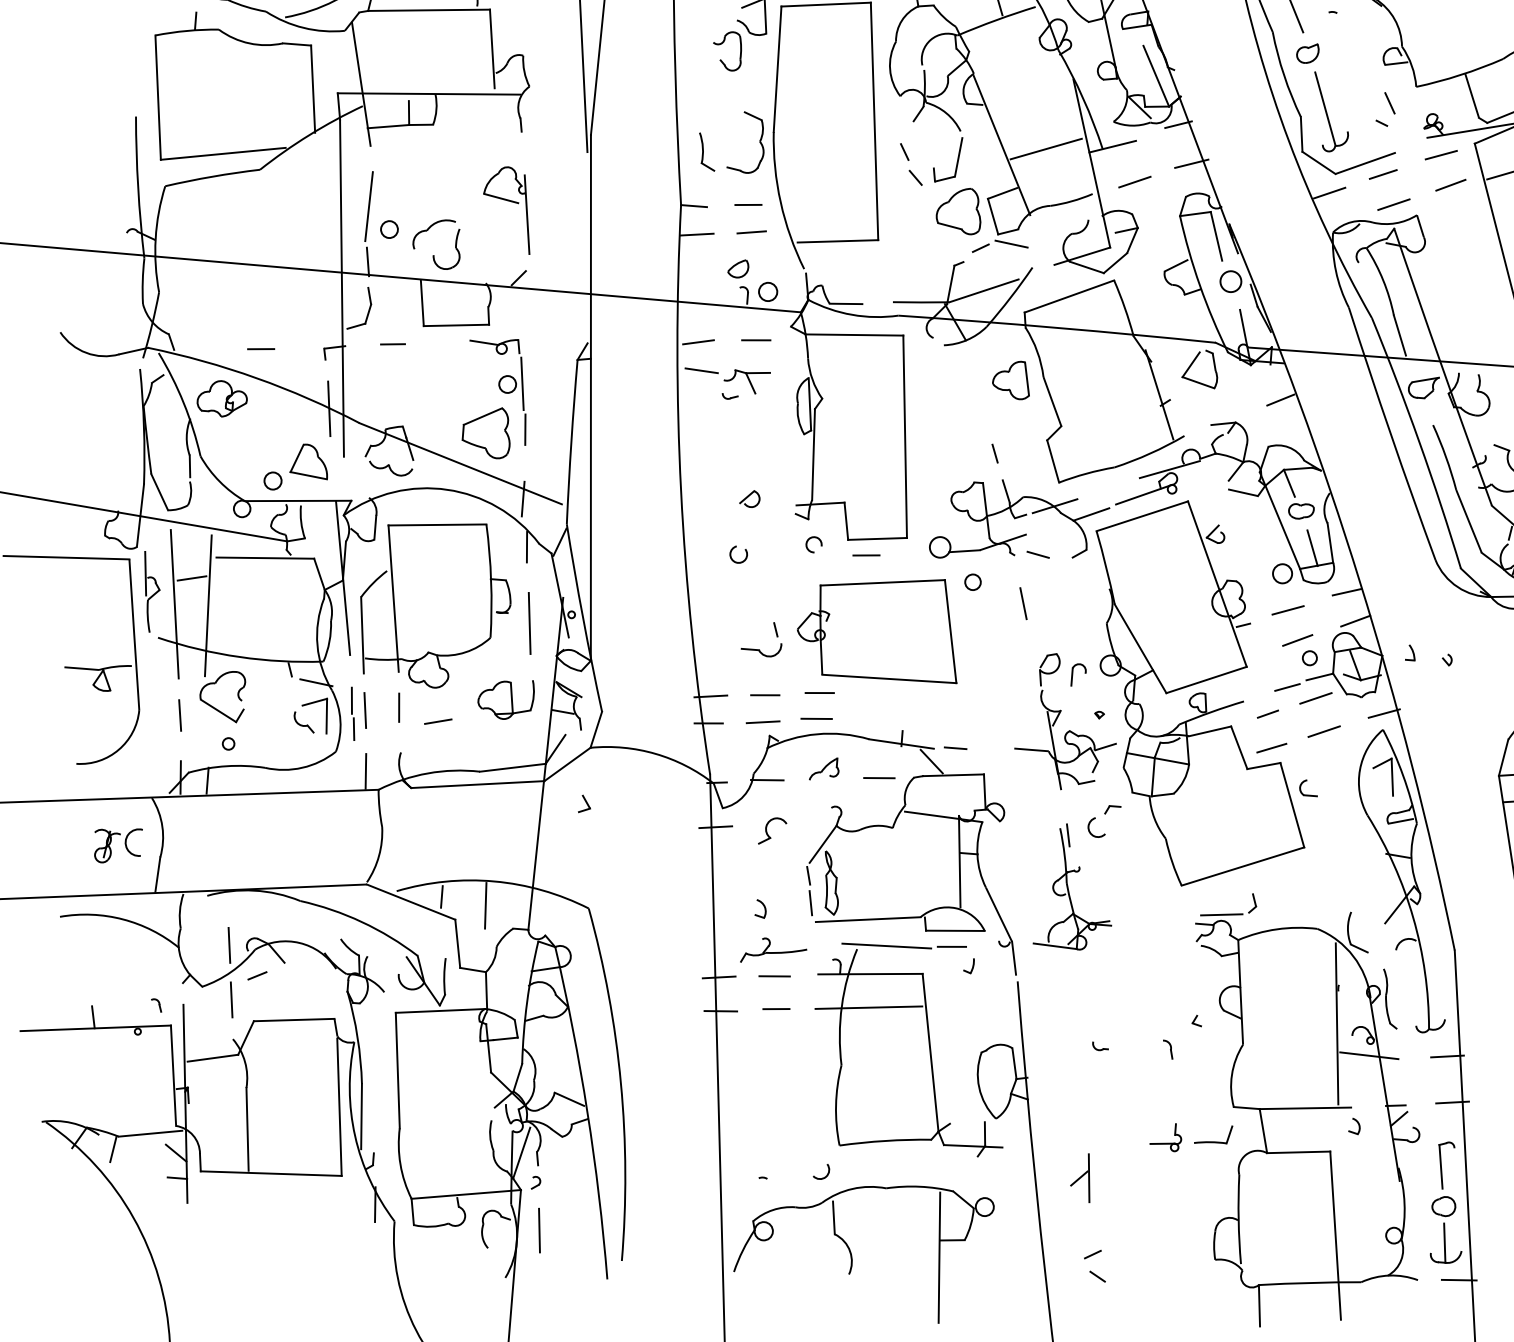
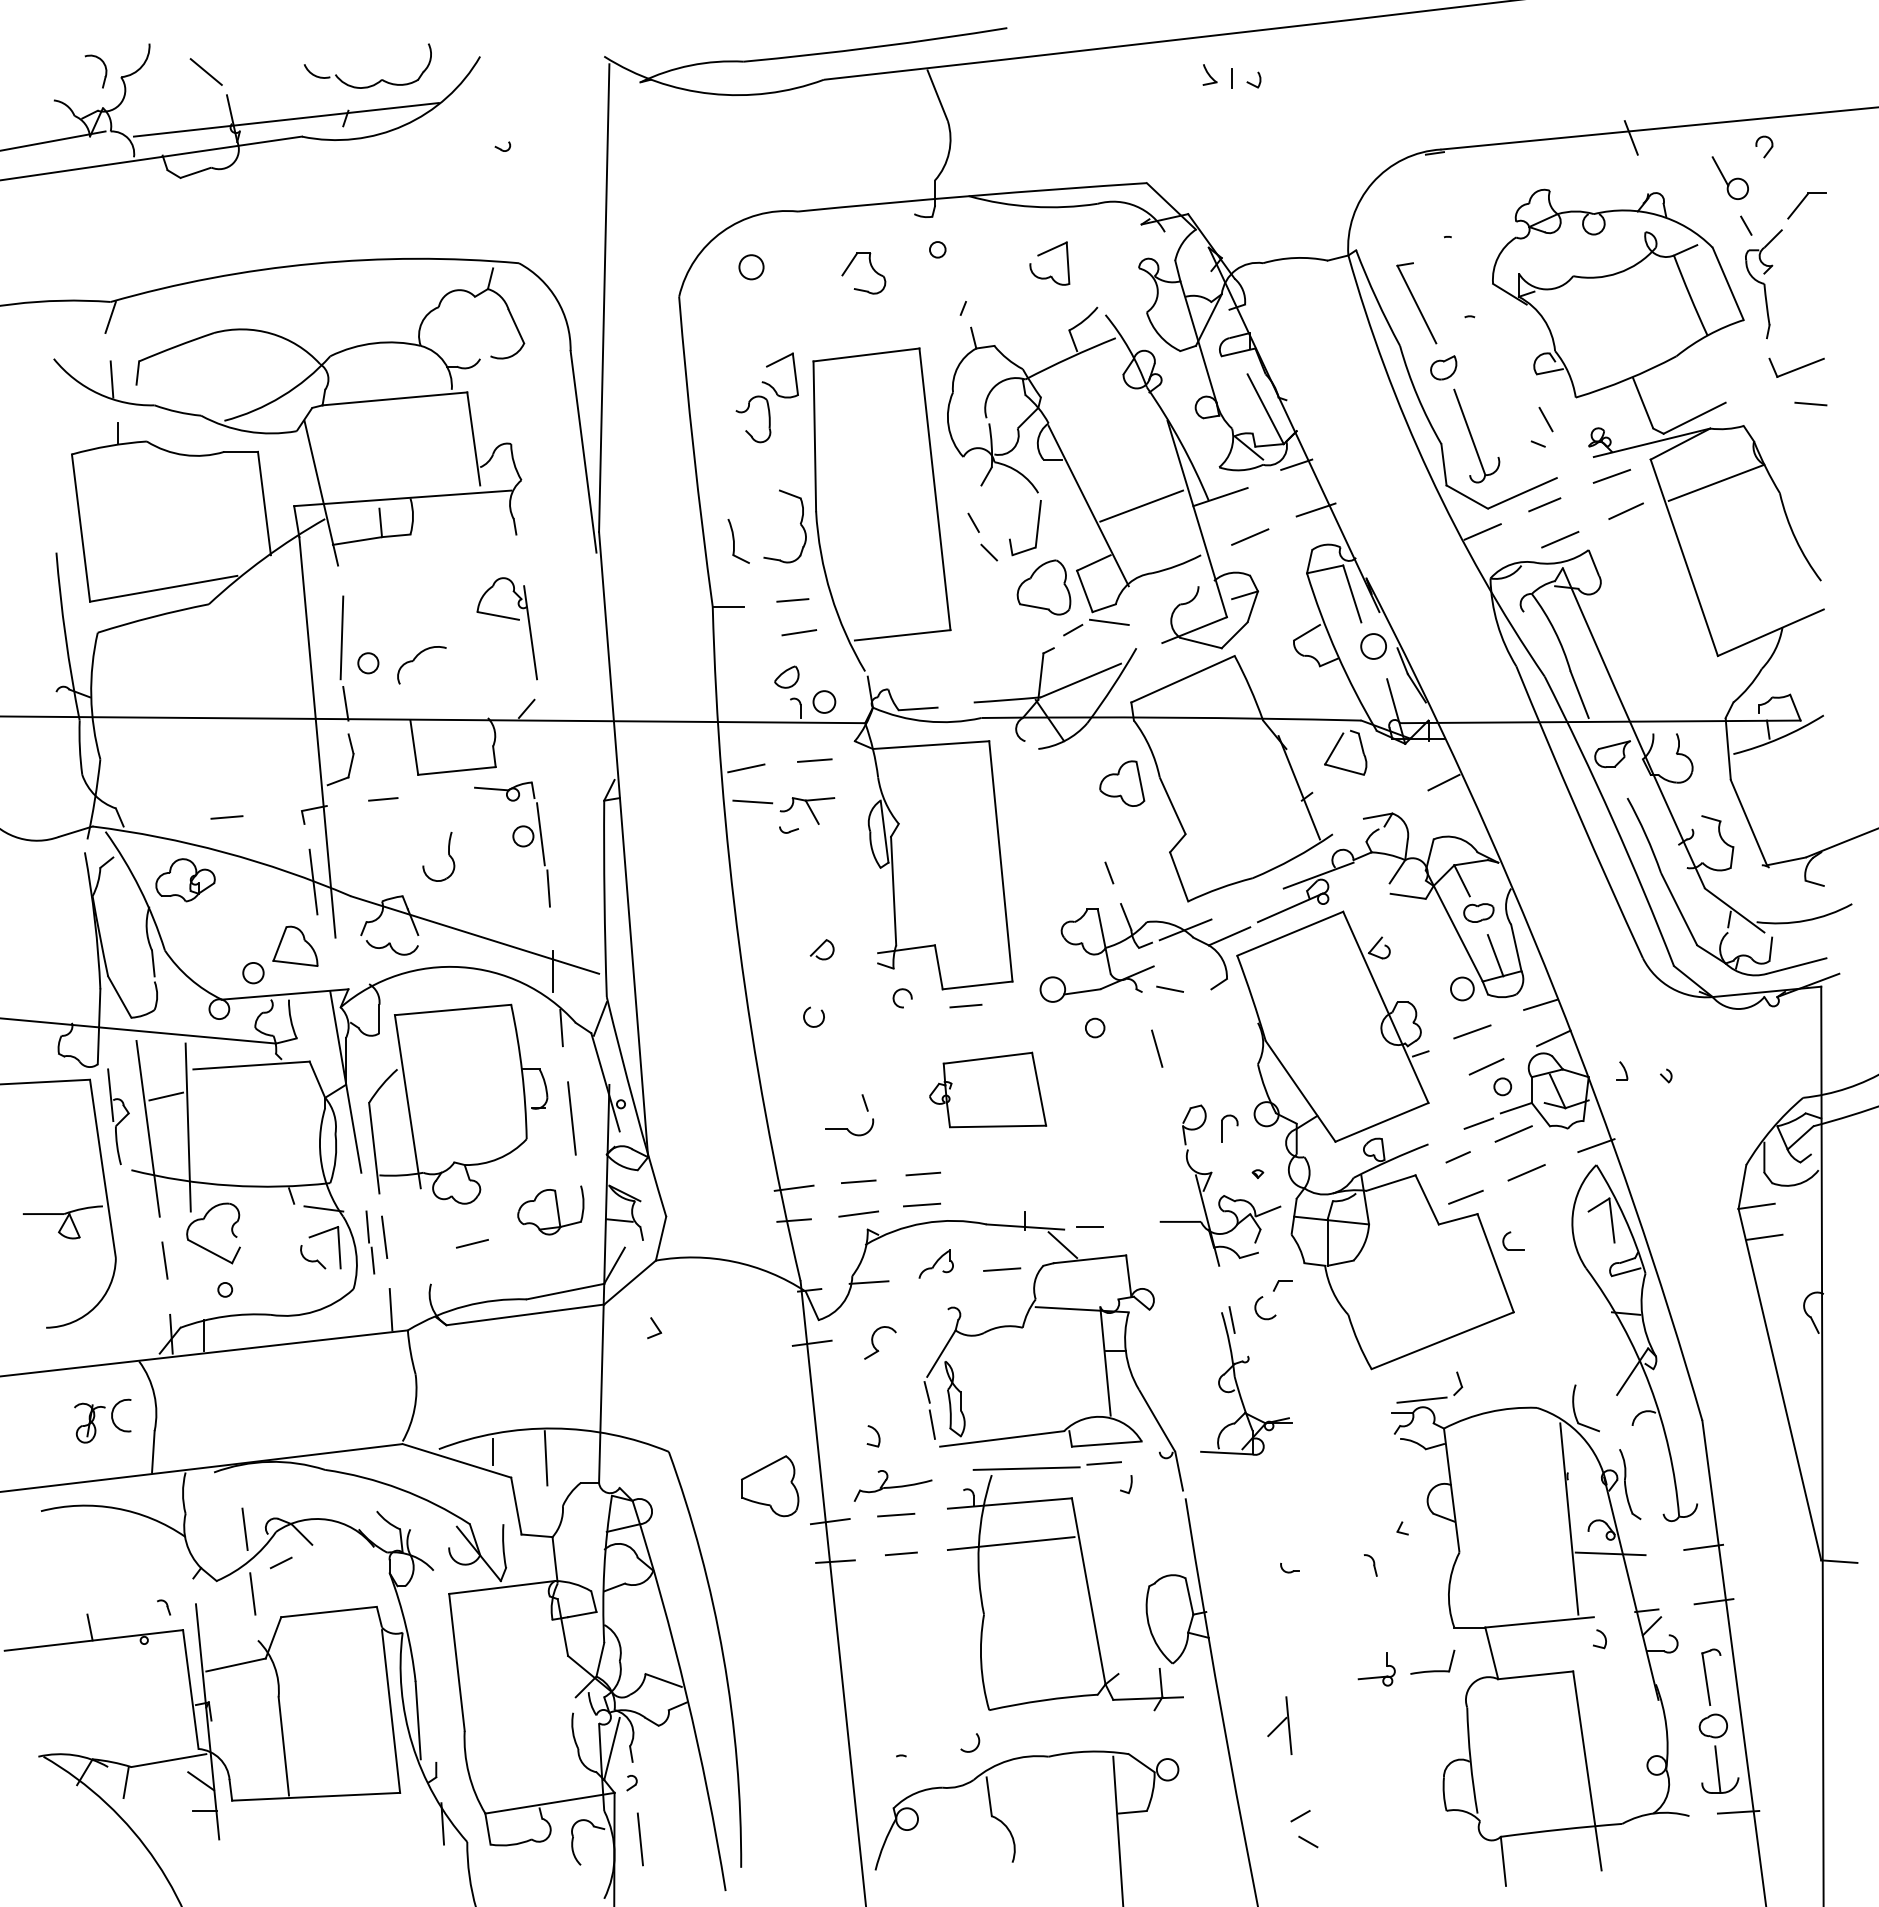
line: (697, 234) -> (734, 640), removed
part: (455, 248) -> (448, 855), moved
part: (487, 432) -> (770, 1486), moved
part: (878, 626) -> (987, 1089), size x0.6
line: (399, 707) -> (424, 1230), removed

